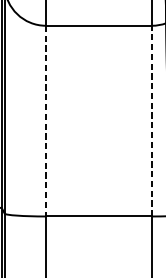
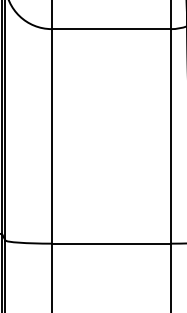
line: (152, 120) -> (171, 135), dashed -> solid
line: (45, 121) -> (51, 136), dashed -> solid

